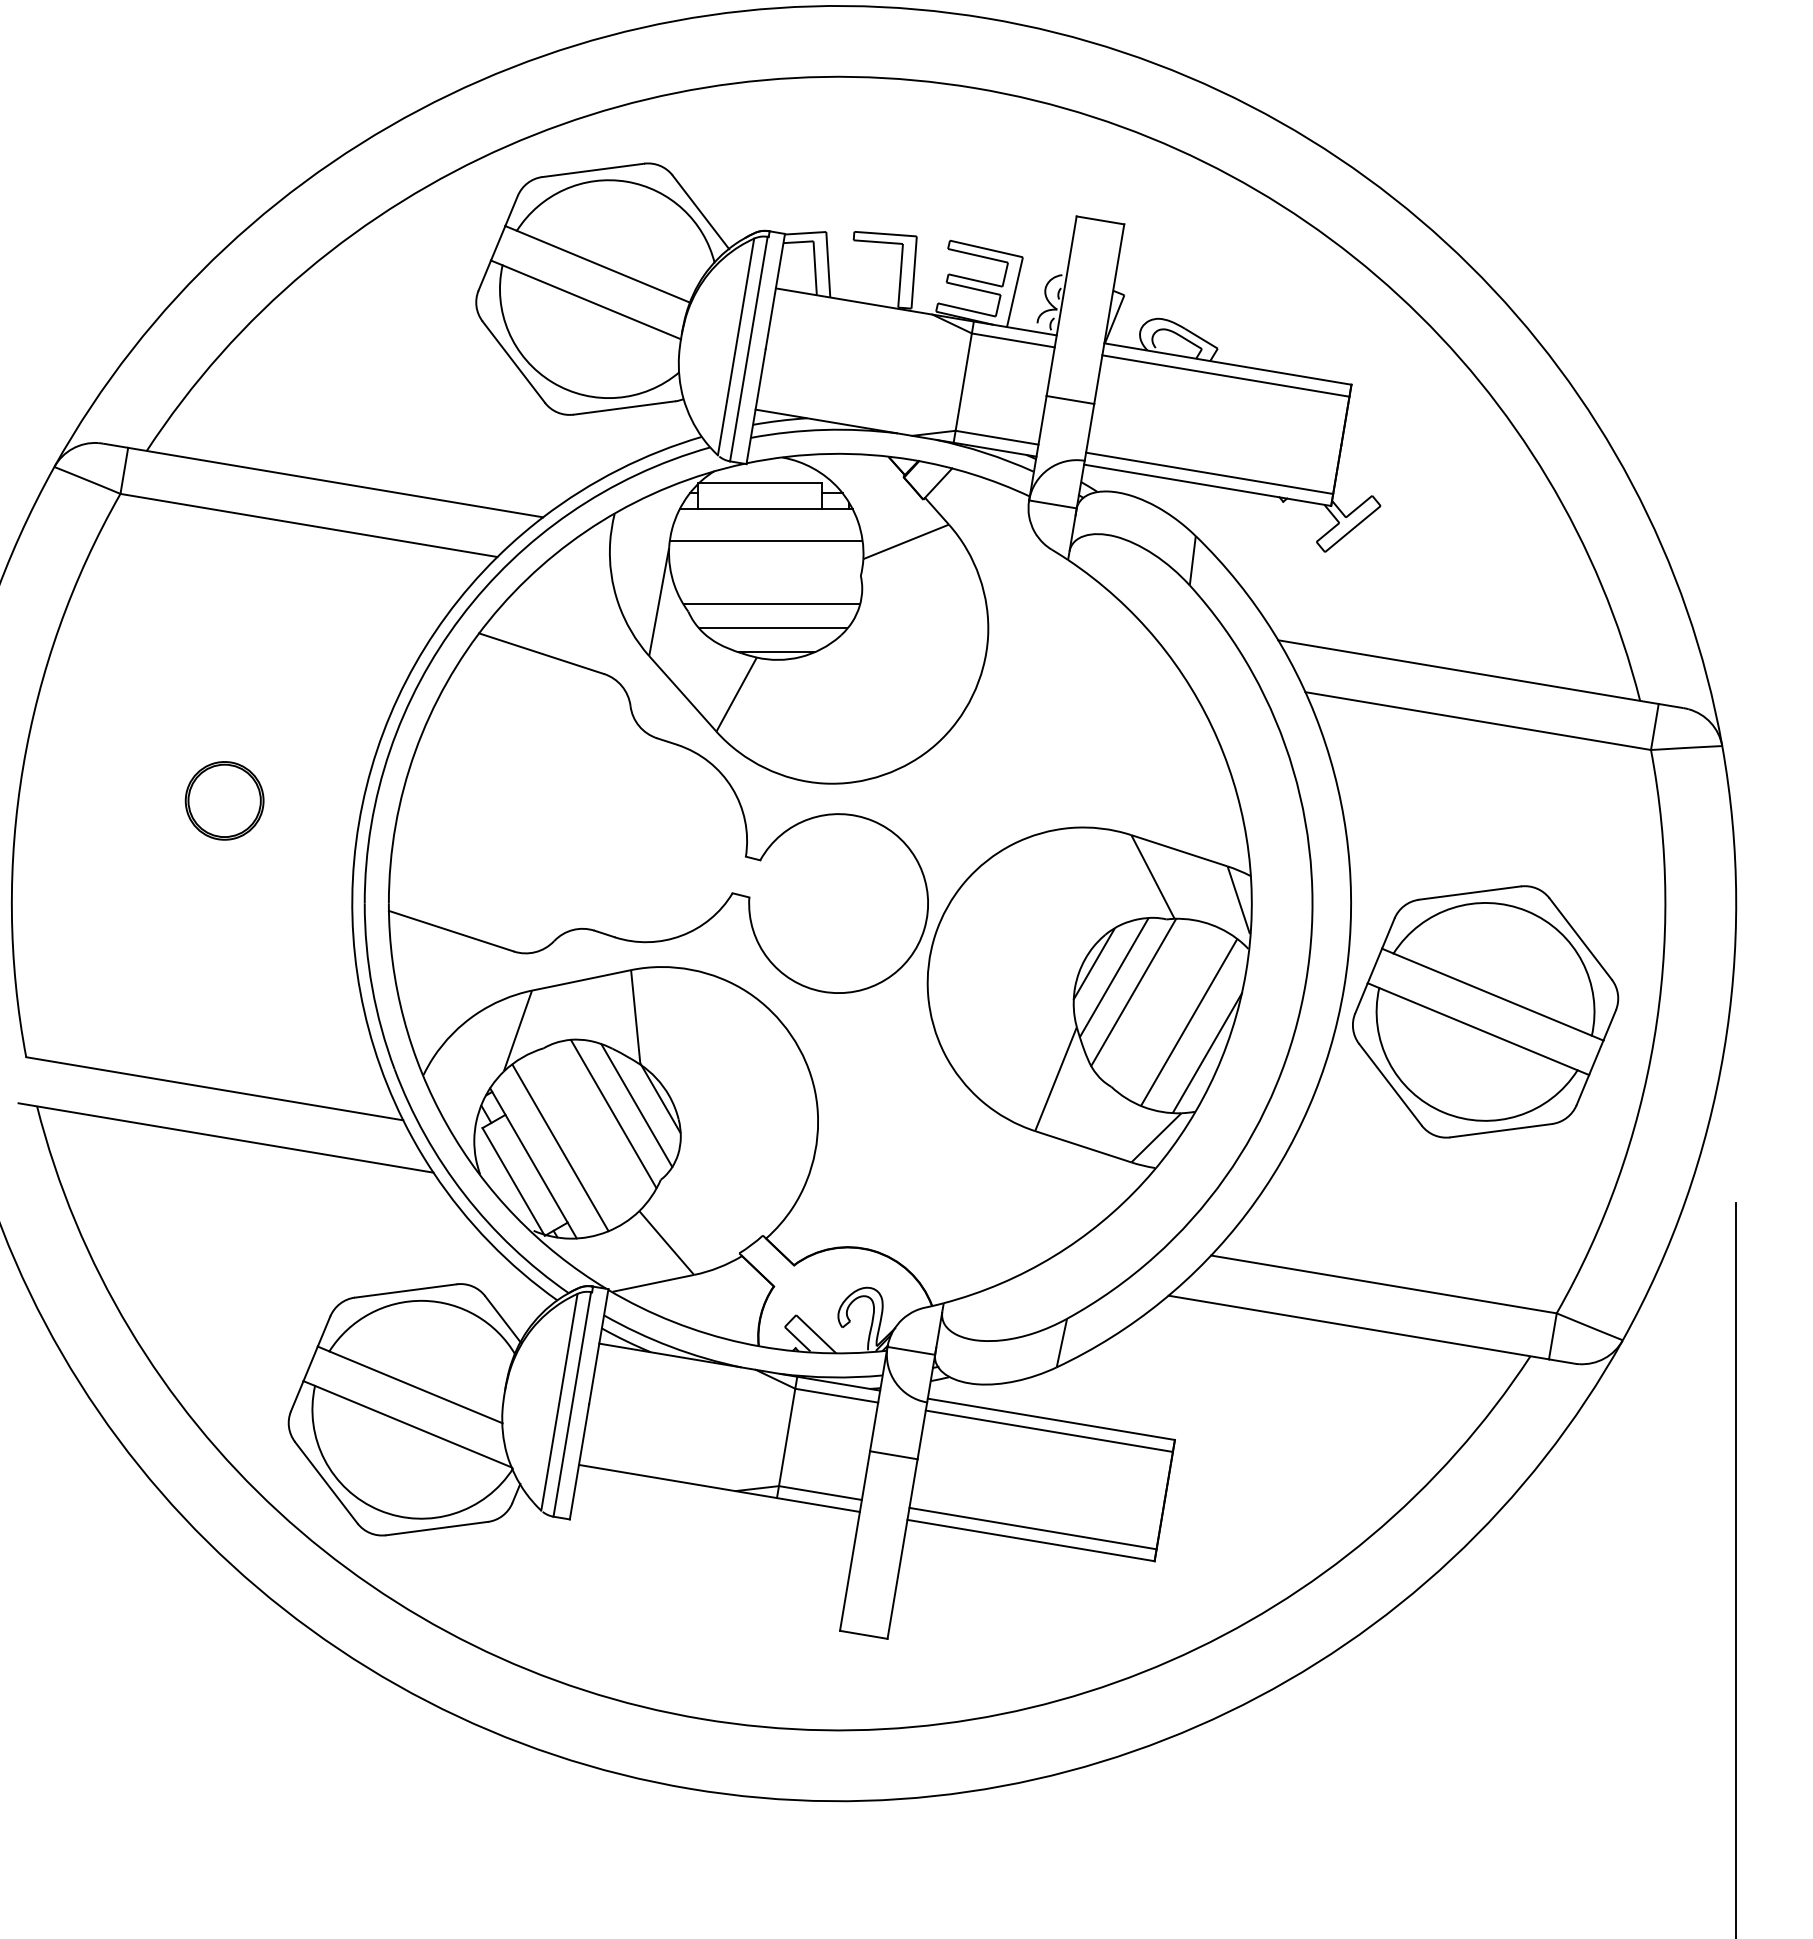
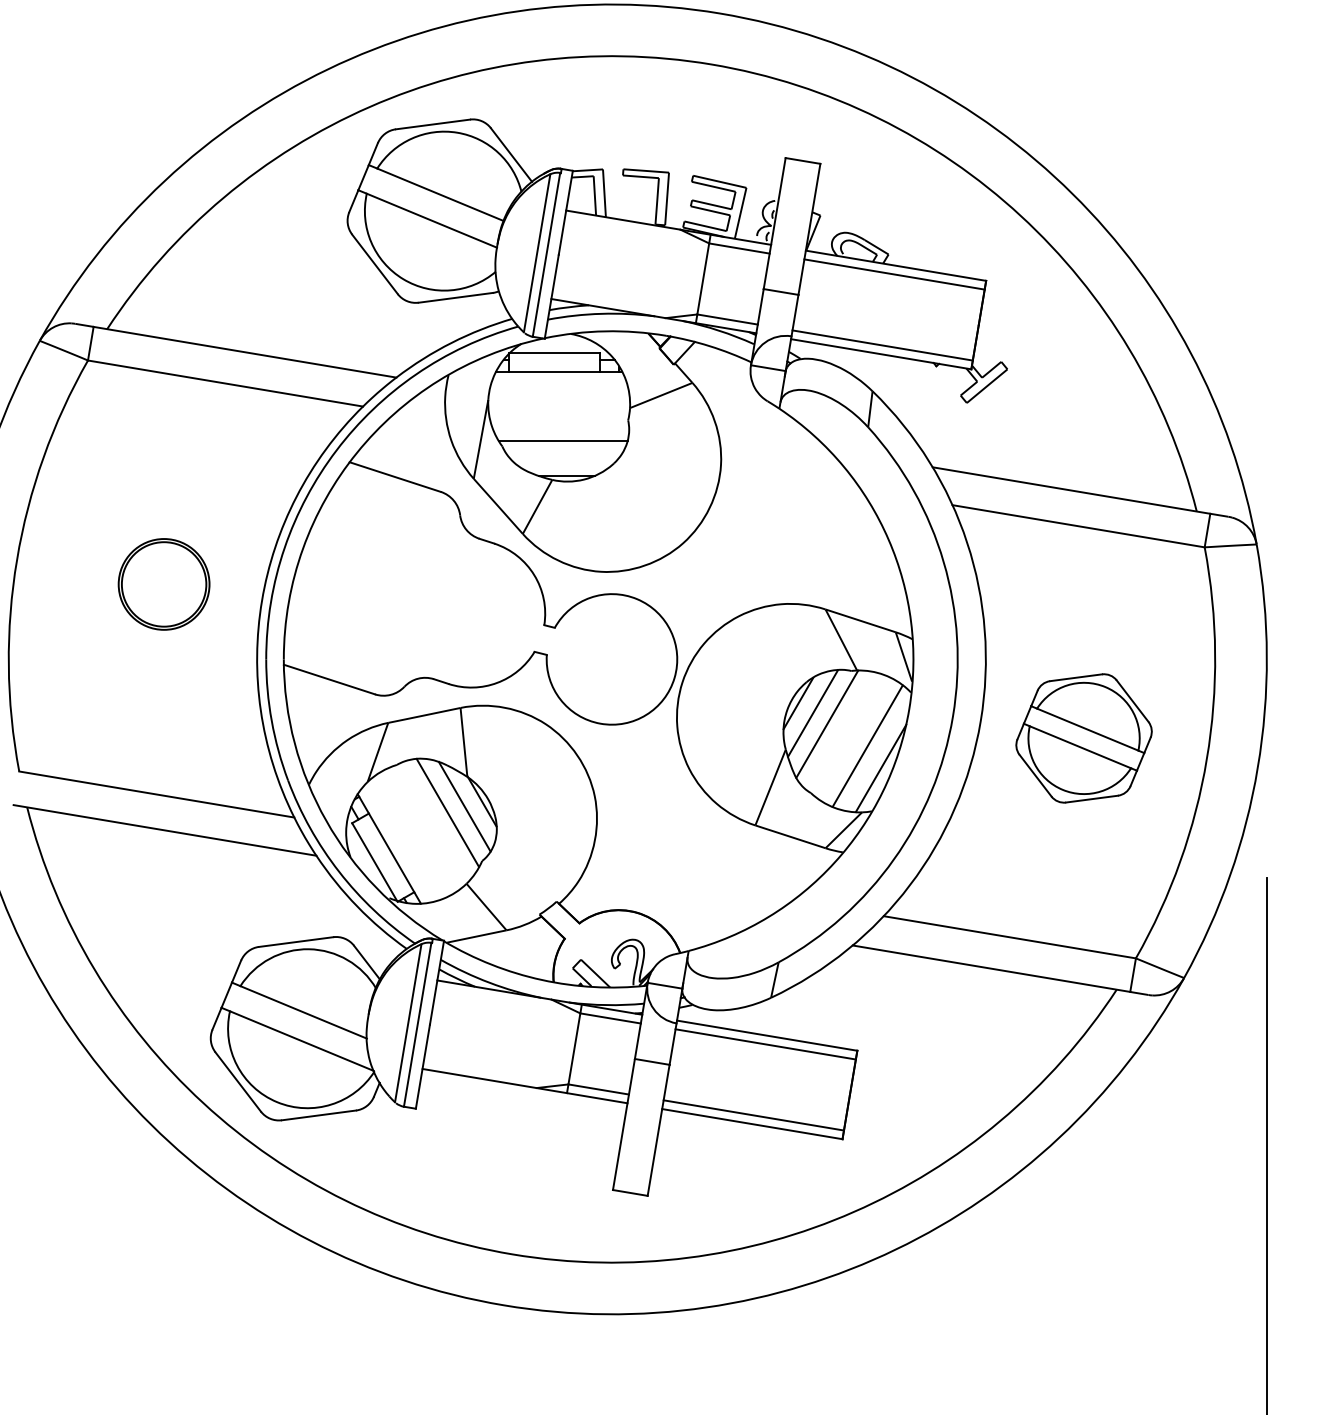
line: (766, 540) -> (559, 394), removed
line: (773, 627) -> (564, 457), removed
part: (224, 800) -> (163, 584), size x1.6
part: (1485, 1011) -> (1083, 738), size x0.7
line: (560, 1147) -> (409, 837), removed

